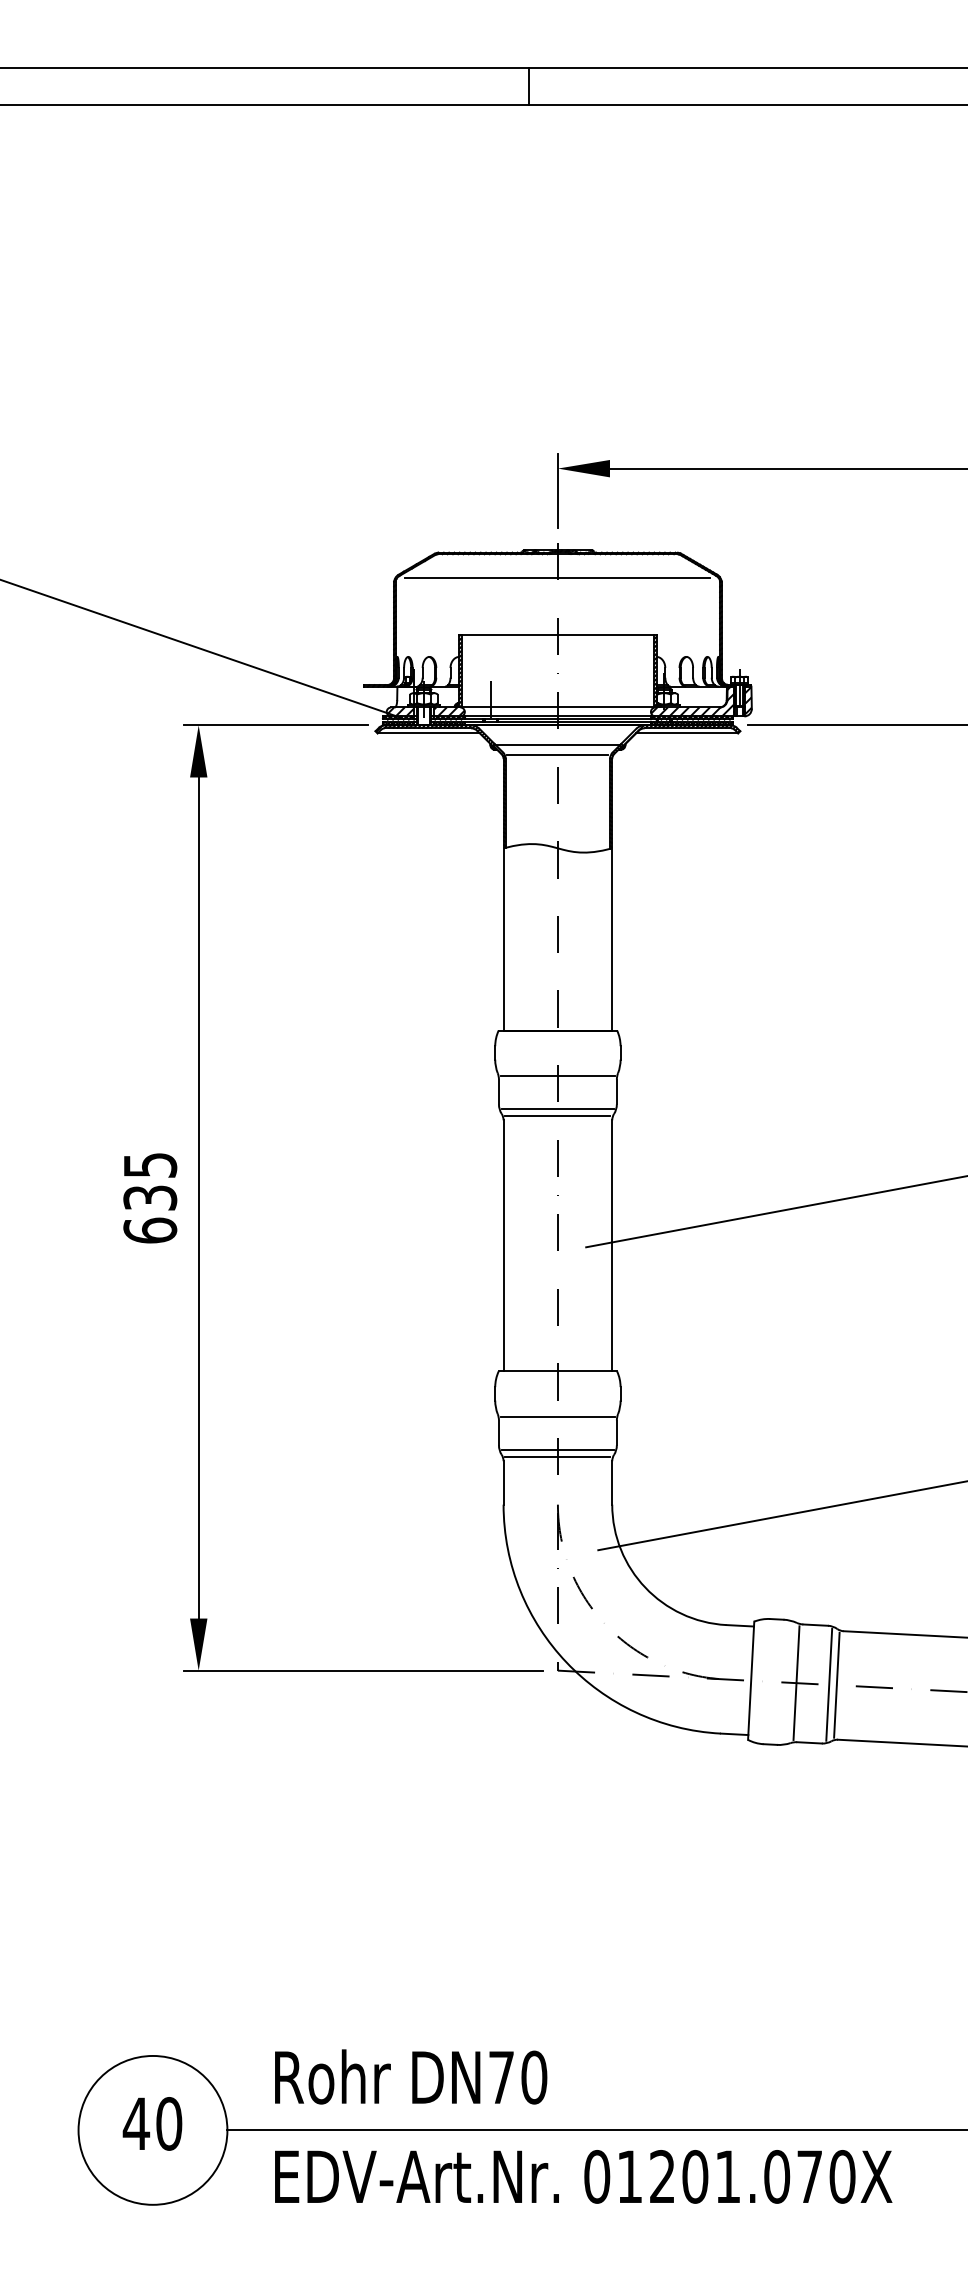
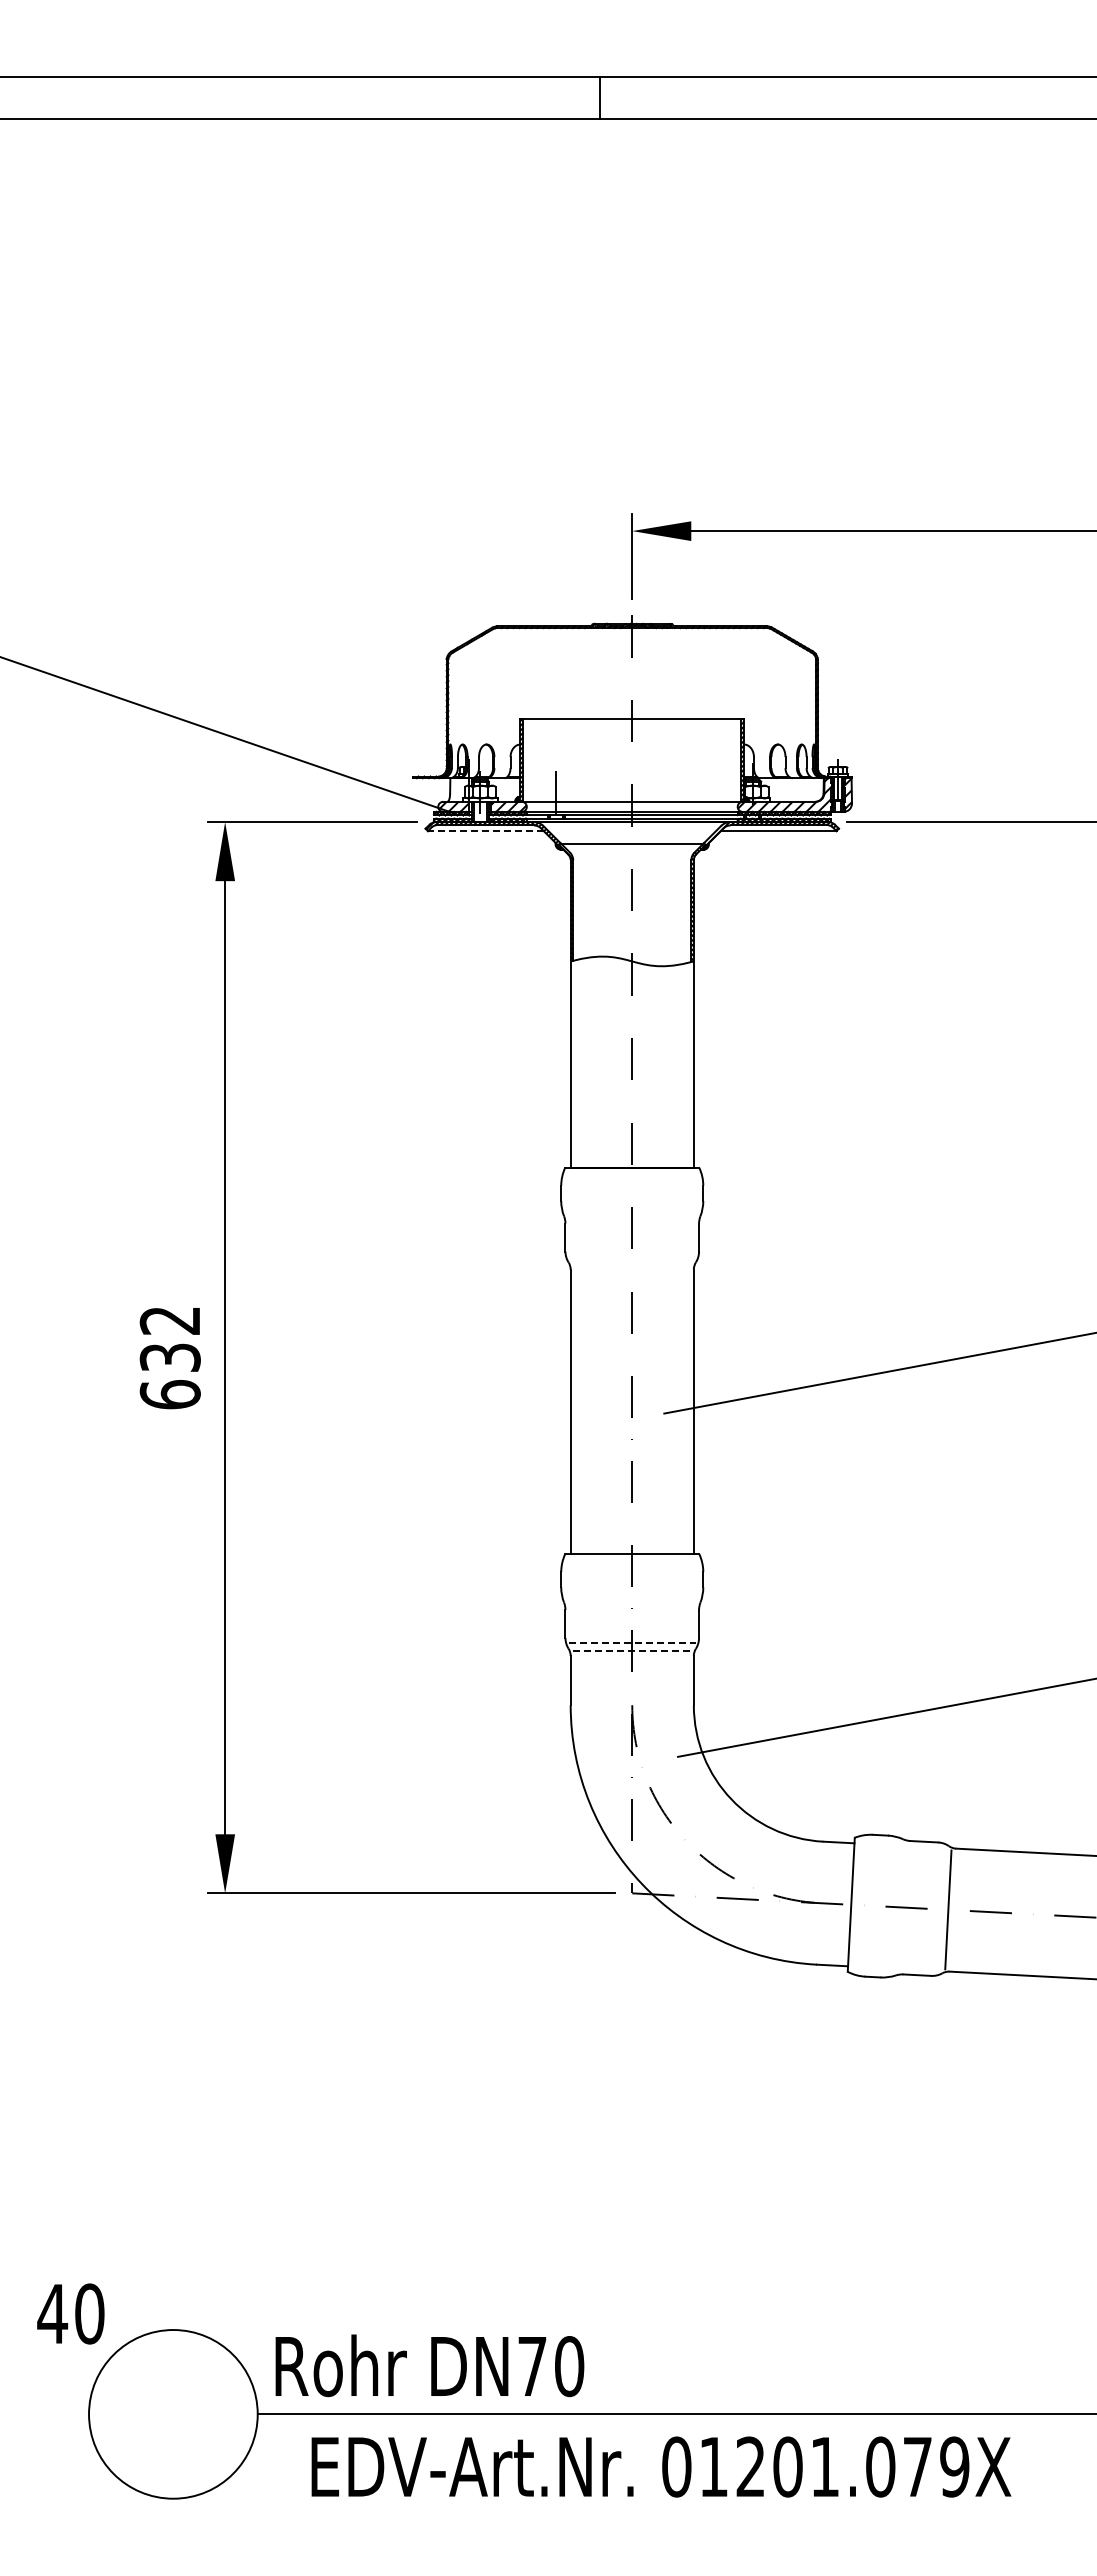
line: (557, 578) -> (631, 655), removed
line: (428, 733) -> (485, 831), solid -> dashed
line: (558, 755) -> (632, 856), removed
line: (557, 1076) -> (631, 1219), removed
line: (557, 1108) -> (631, 1256), removed
line: (557, 1116) -> (631, 1265), removed
text: (149, 1165) -> (169, 1320), 635 -> 632
line: (557, 1416) -> (631, 1605), removed
line: (558, 1449) -> (632, 1642), solid -> dashed
line: (558, 1457) -> (632, 1651), solid -> dashed
line: (796, 1683) -> (902, 1907), removed
line: (829, 1684) -> (939, 1909), removed
text: (410, 2076) -> (429, 2365), moved
text: (152, 2123) -> (70, 2313), moved
text: (842, 2176) -> (954, 2466), 01201.070X -> 01201.079X

